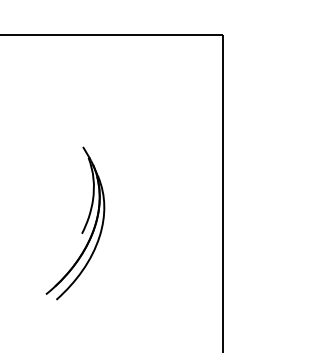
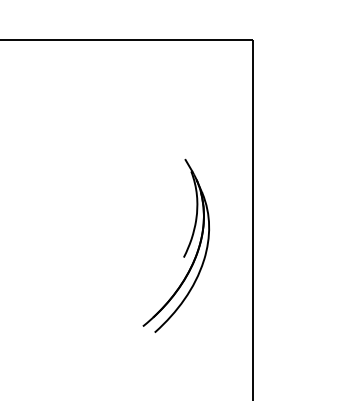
part: (84, 225) -> (186, 248), moved

